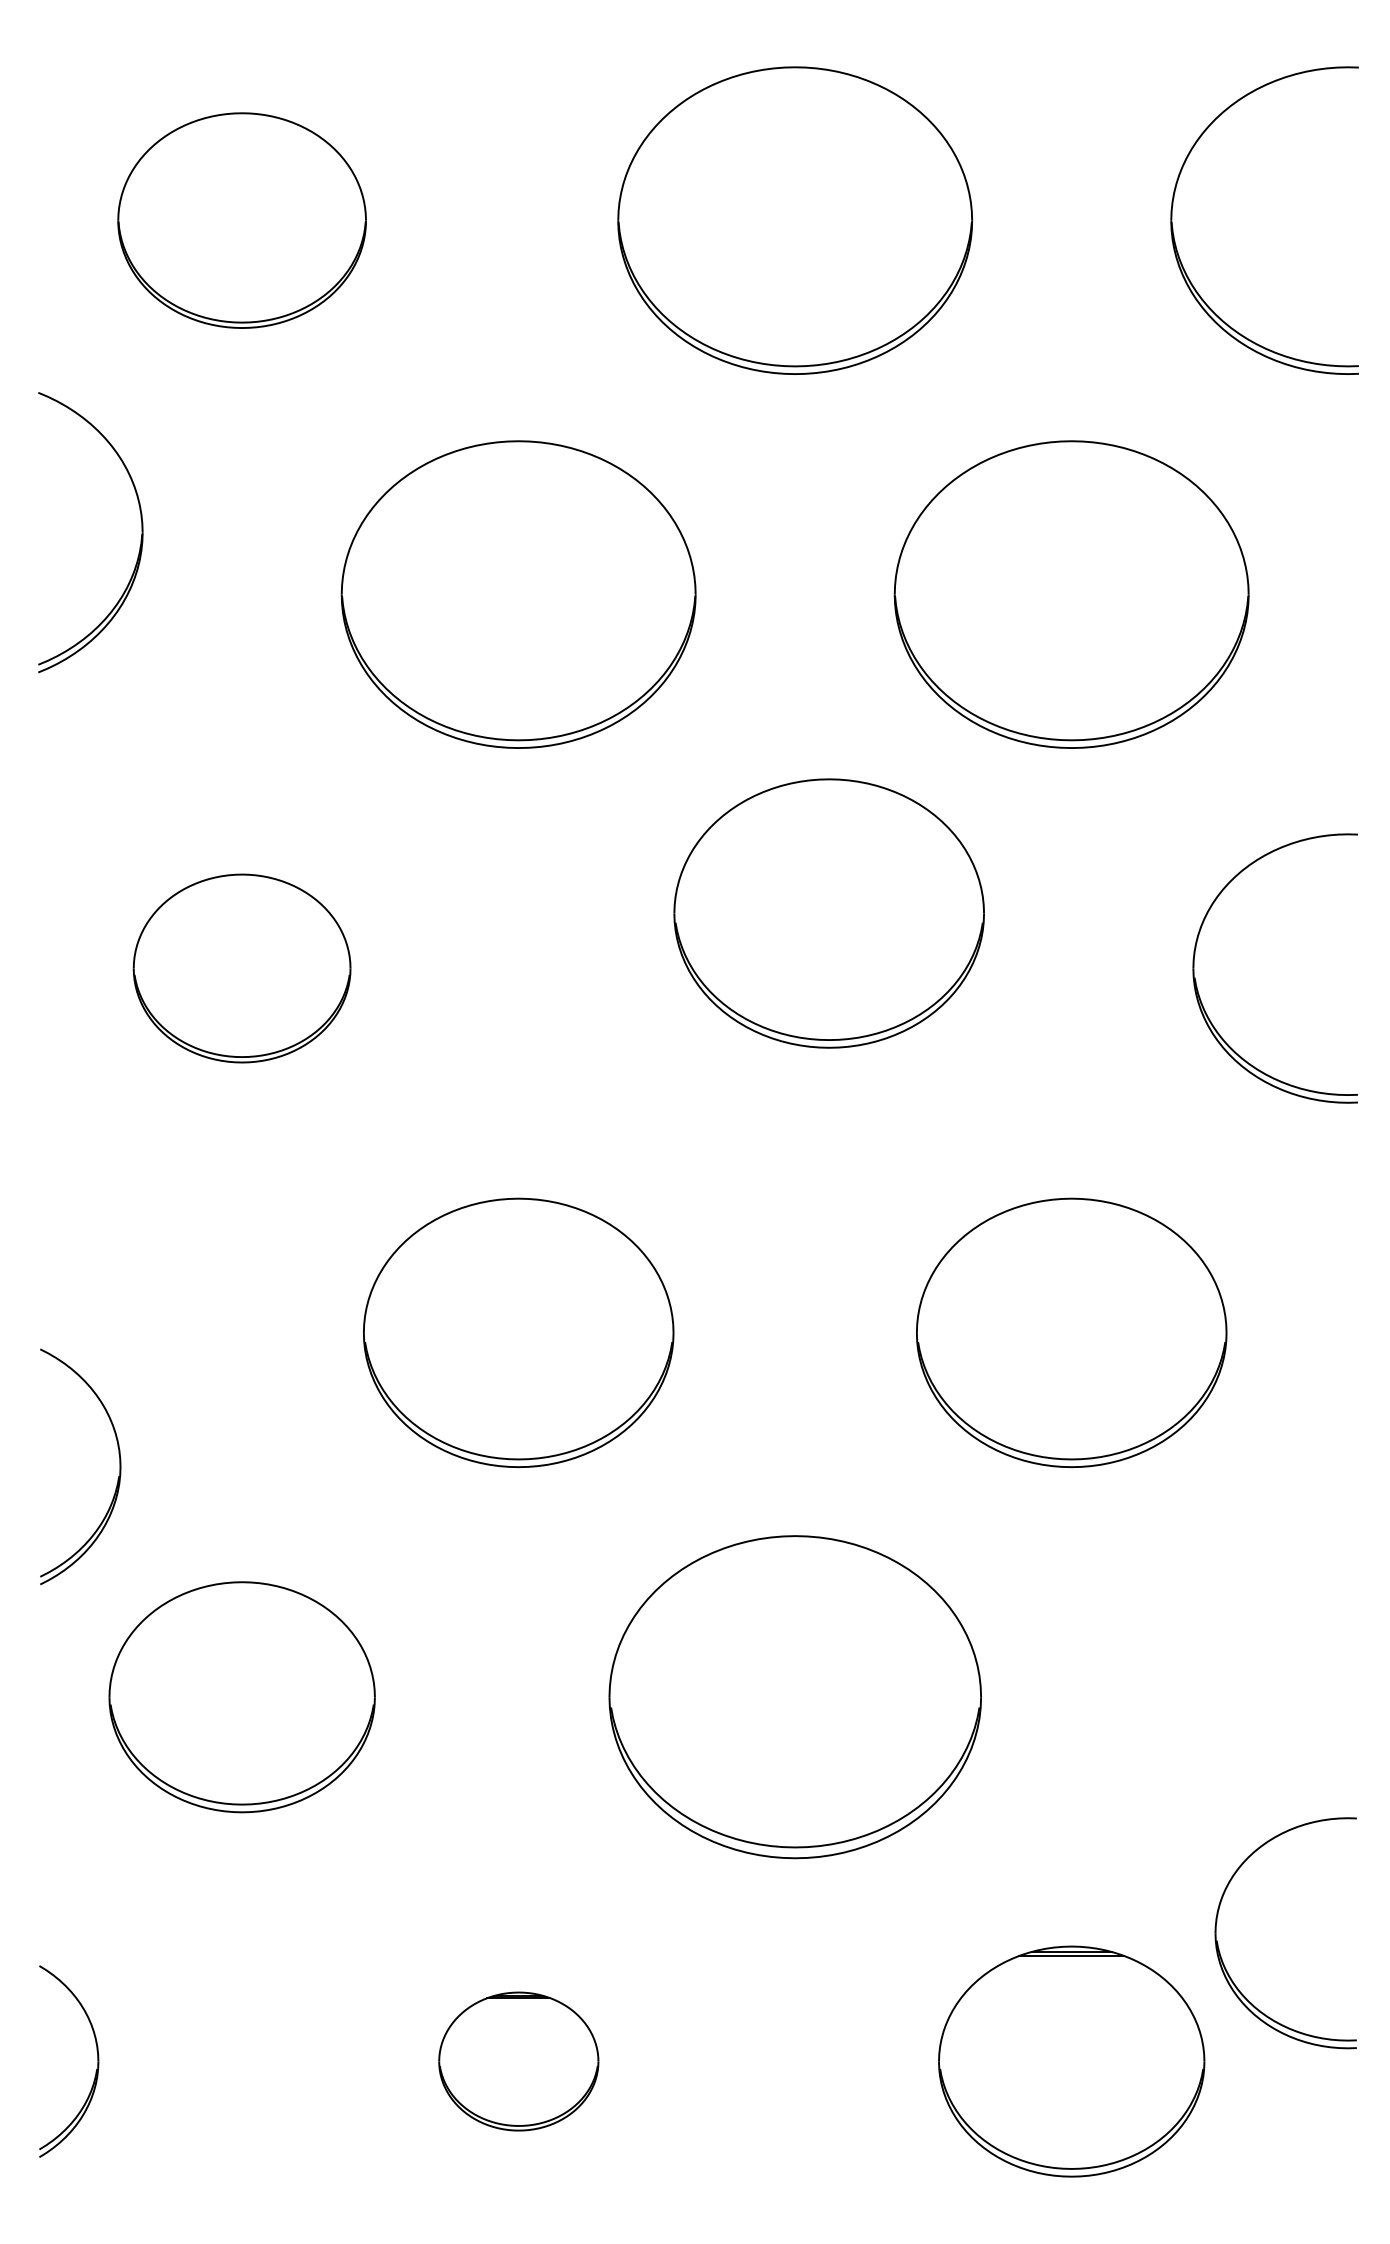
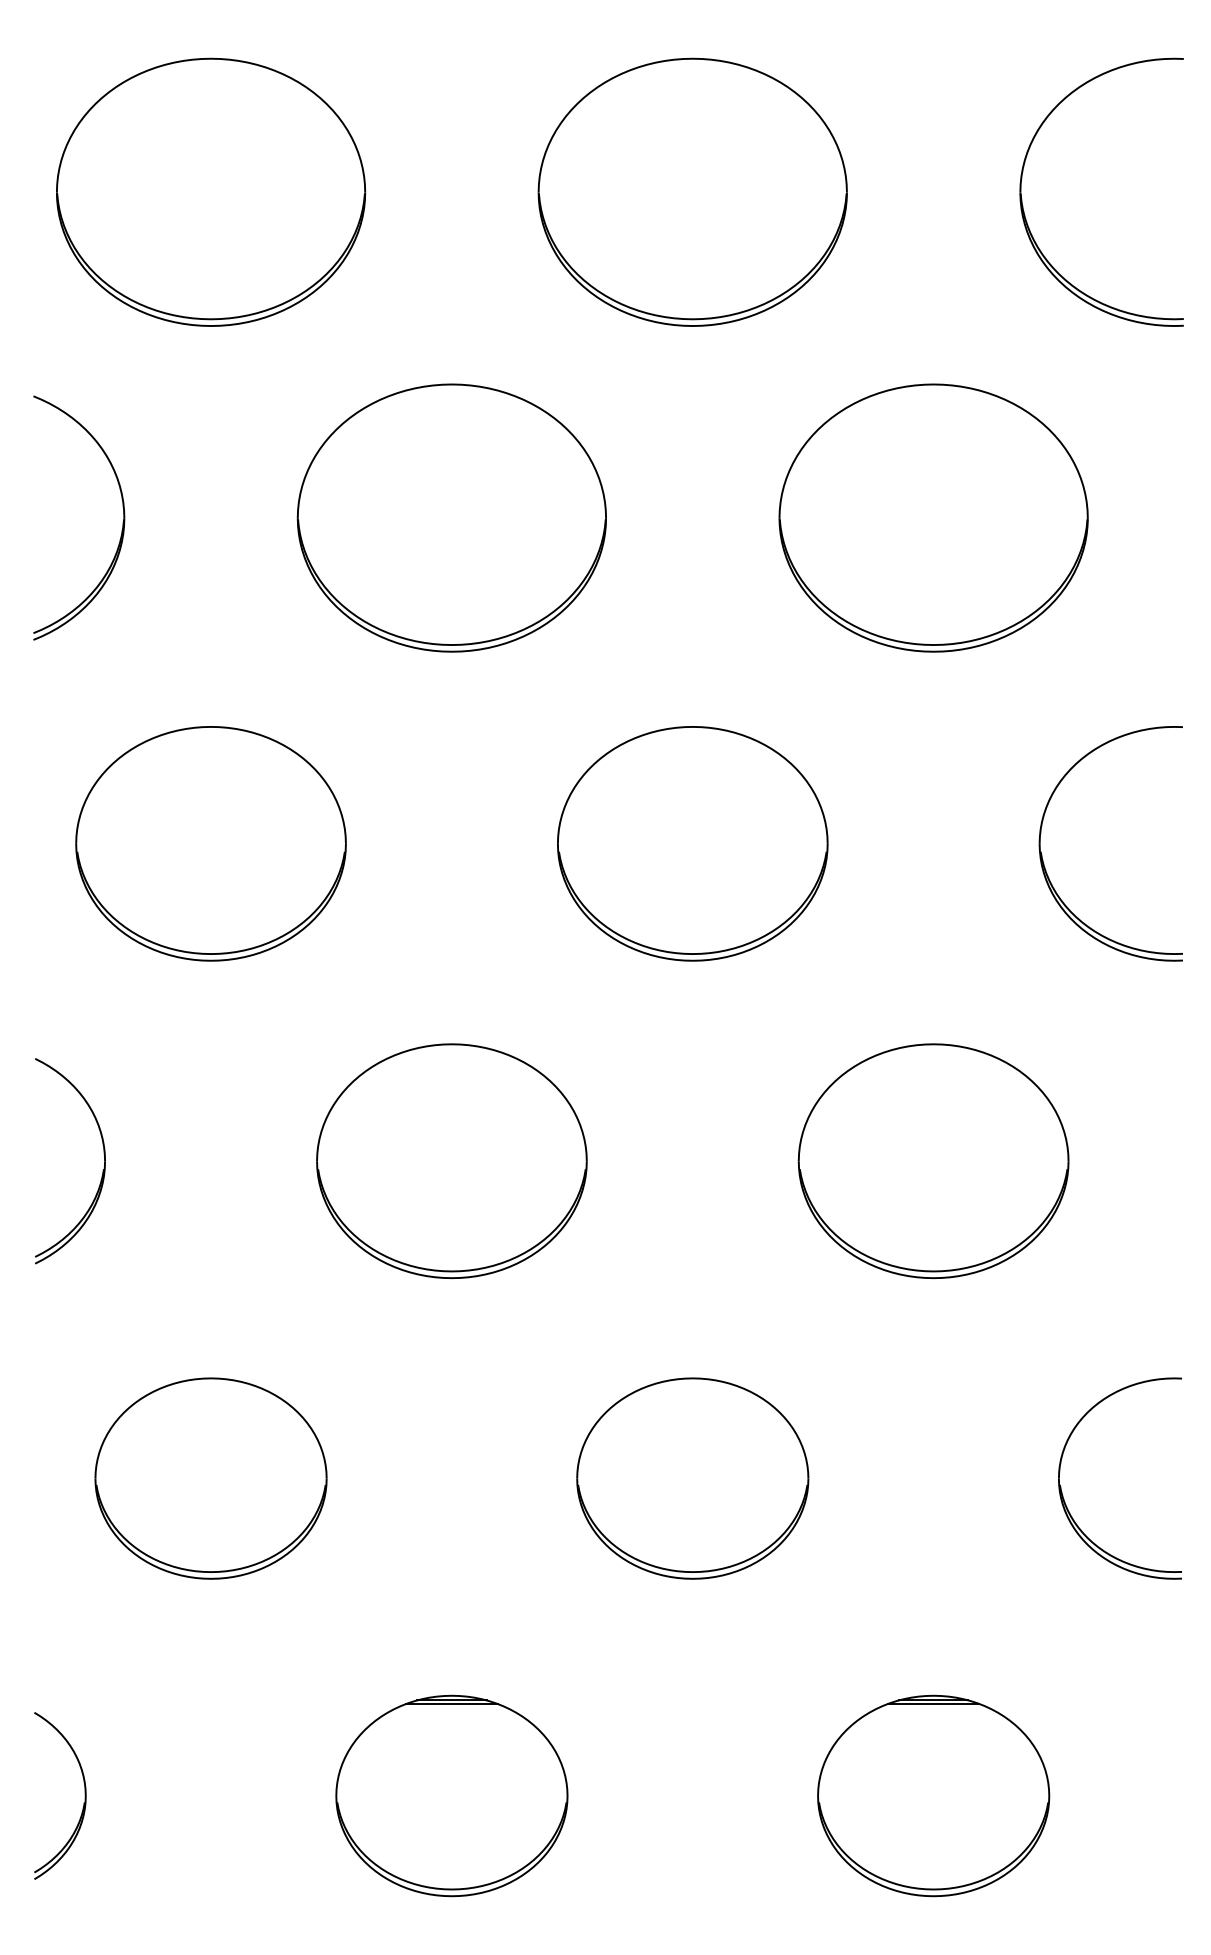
part: (241, 220) -> (210, 192), size x1.43
part: (140, 539) -> (122, 524), moved
part: (828, 913) -> (692, 843), moved
part: (241, 968) -> (210, 843), size x1.43
part: (119, 1466) -> (104, 1160), moved
part: (794, 1697) -> (692, 1478), size x0.71
part: (1219, 1948) -> (1062, 1491), moved
part: (518, 2061) -> (451, 1795), size x1.67

